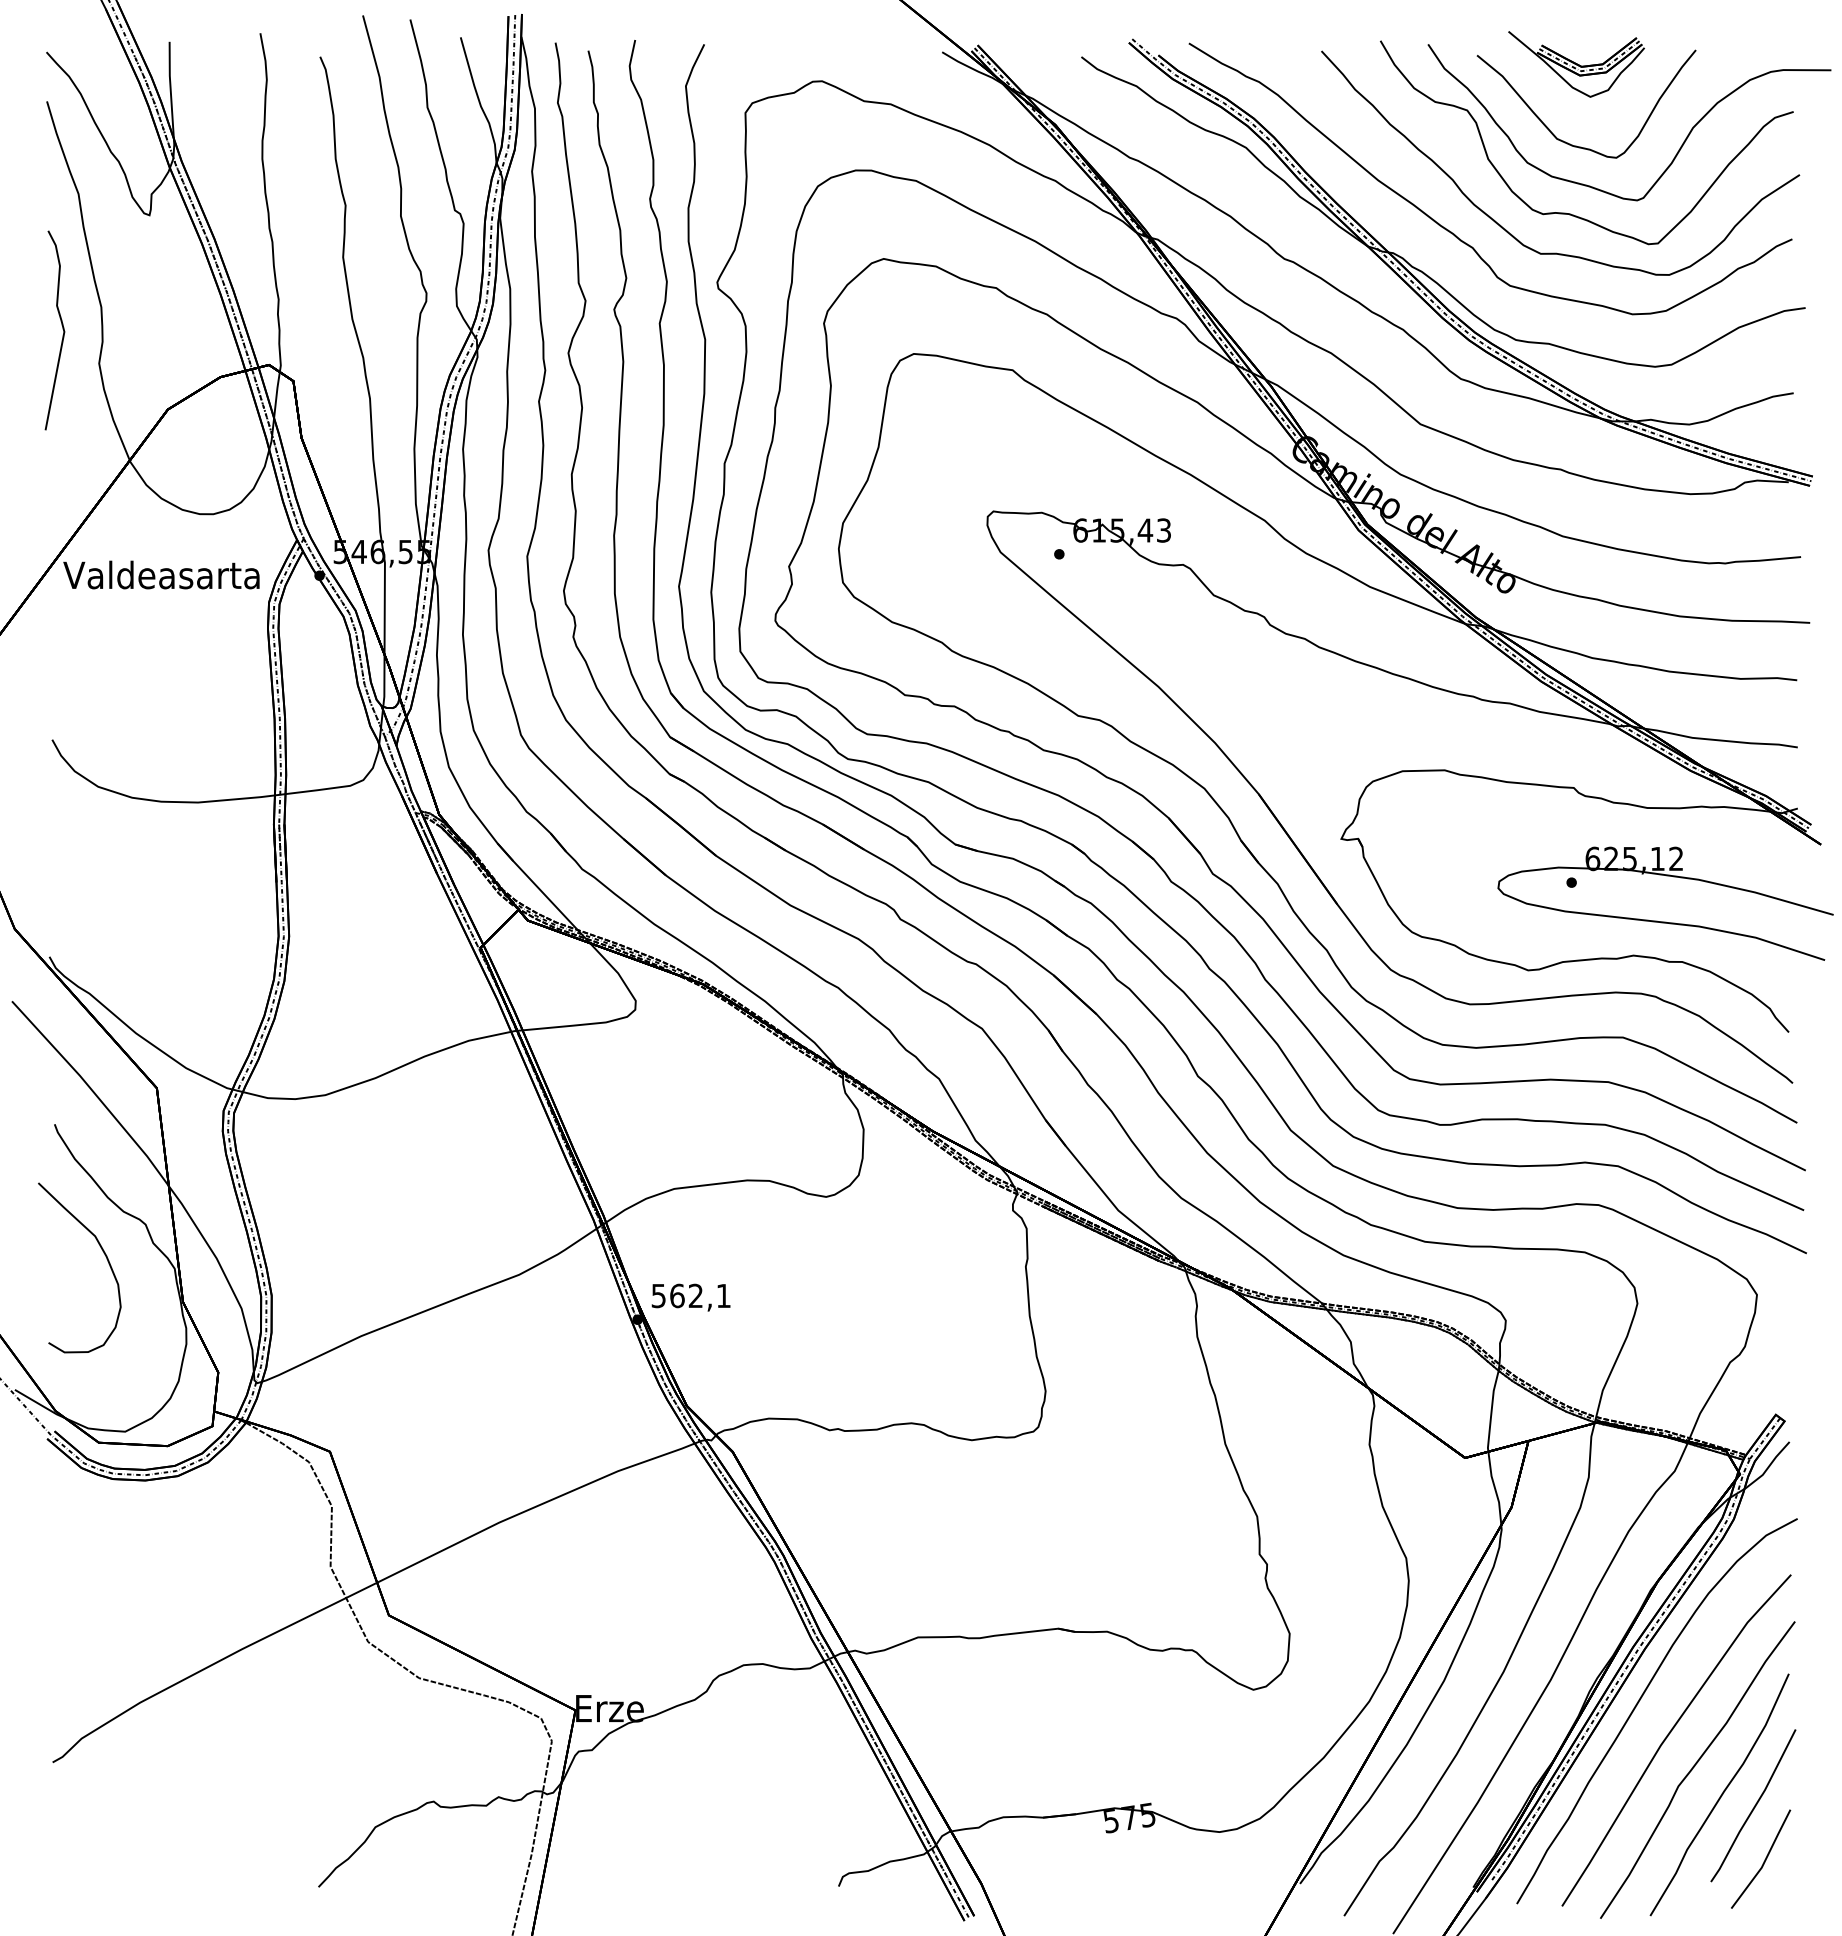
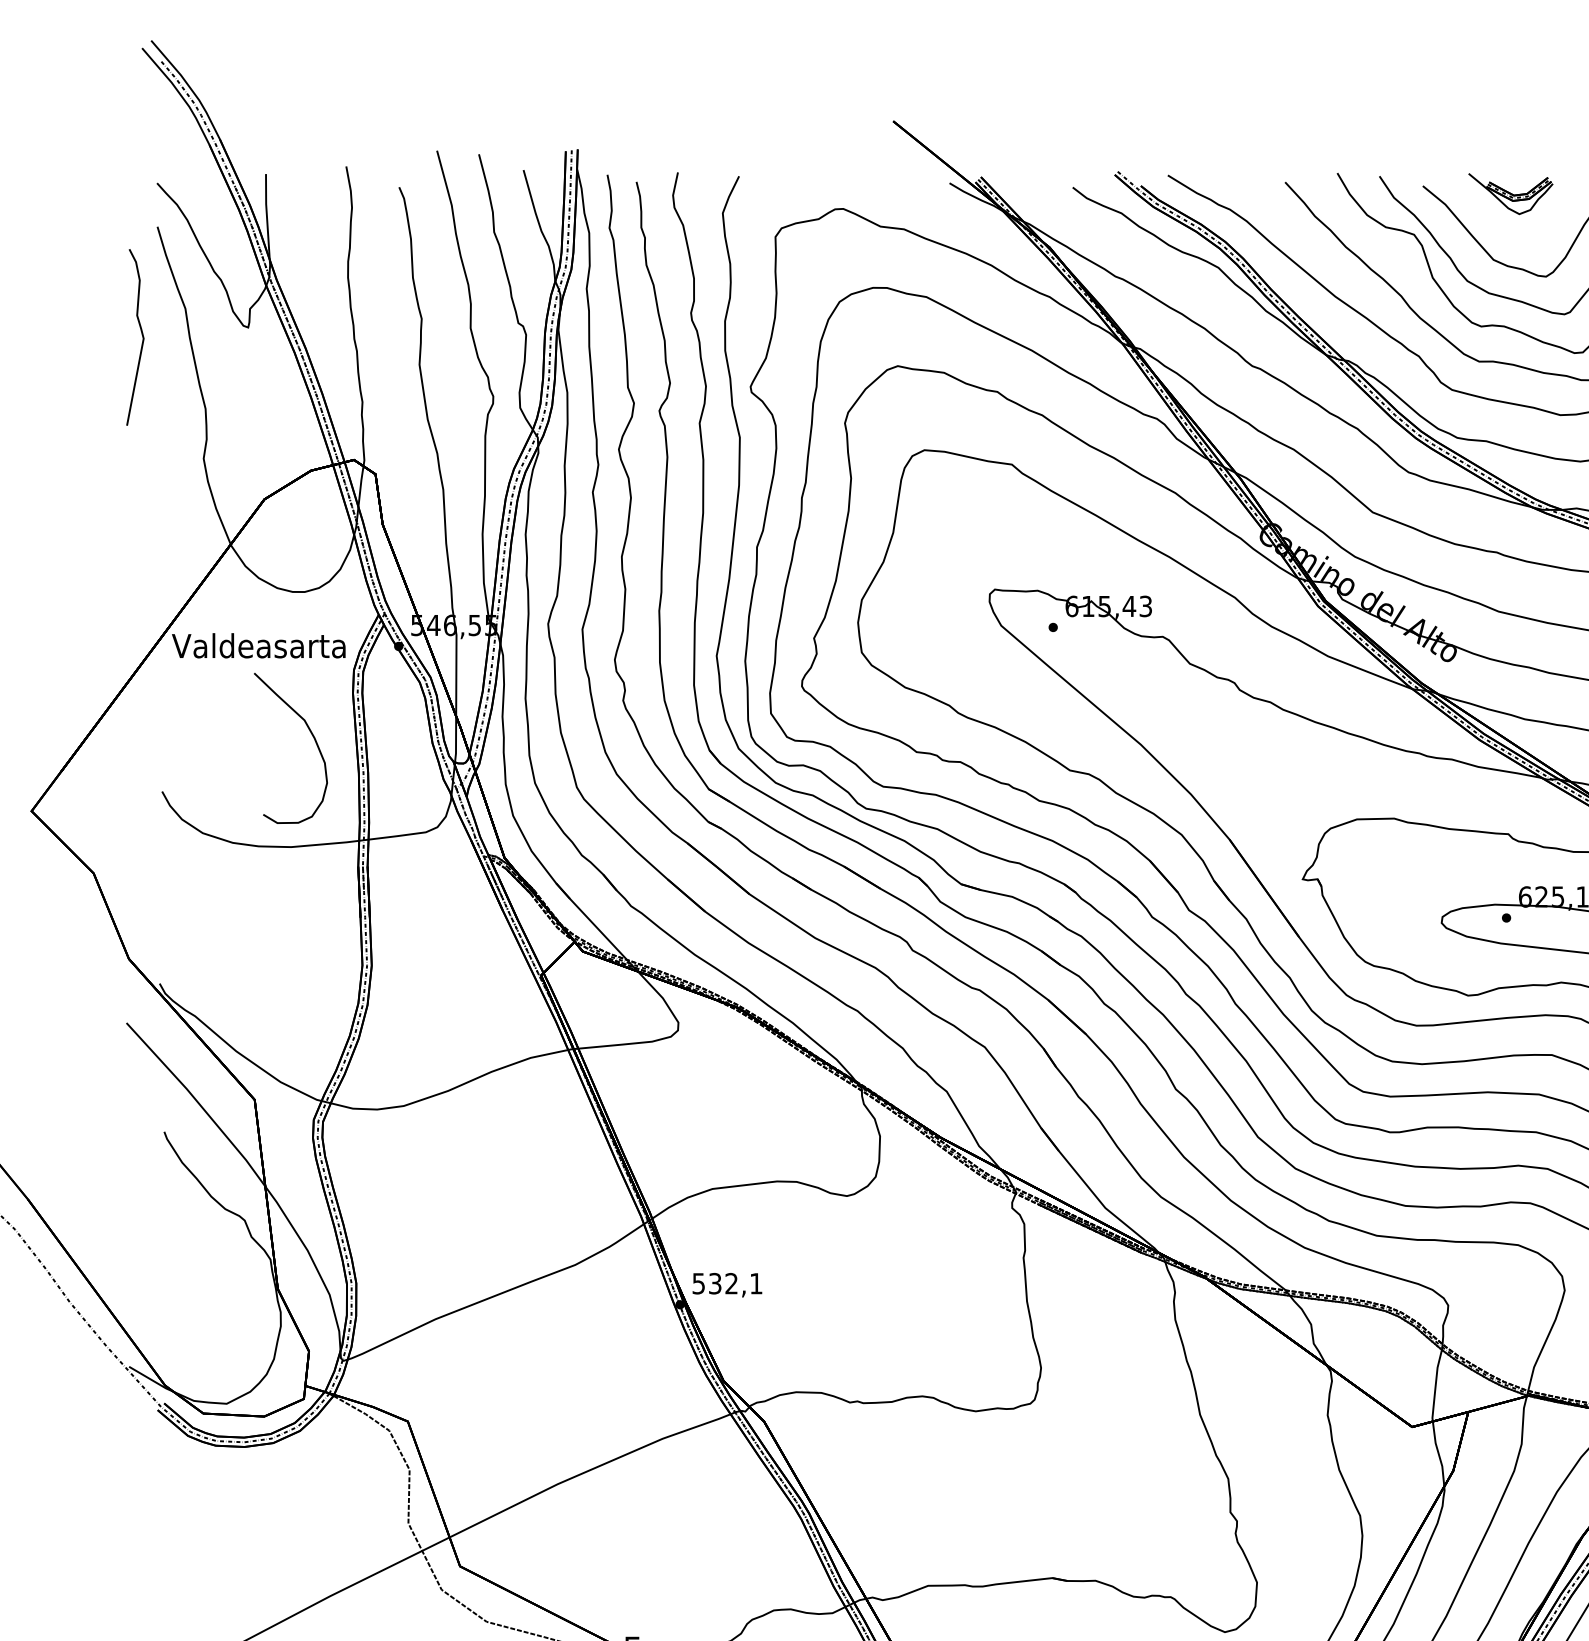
part: (1576, 64) -> (1510, 194), size x0.7
curve: (62, 329) -> (142, 336), moved
curve: (104, 1255) -> (312, 737), moved
text: (677, 1295) -> (715, 1283), 562,1 -> 532,1

